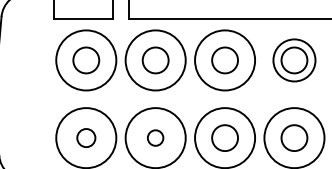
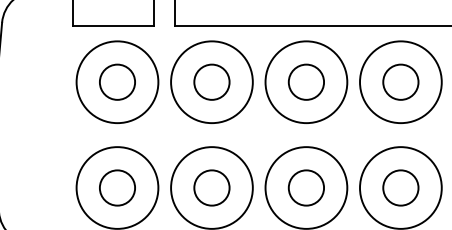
circle: (294, 60) -> (400, 82), size x1.43
circle: (86, 137) -> (117, 187), size x1.43
circle: (155, 137) -> (211, 187), size x1.67

